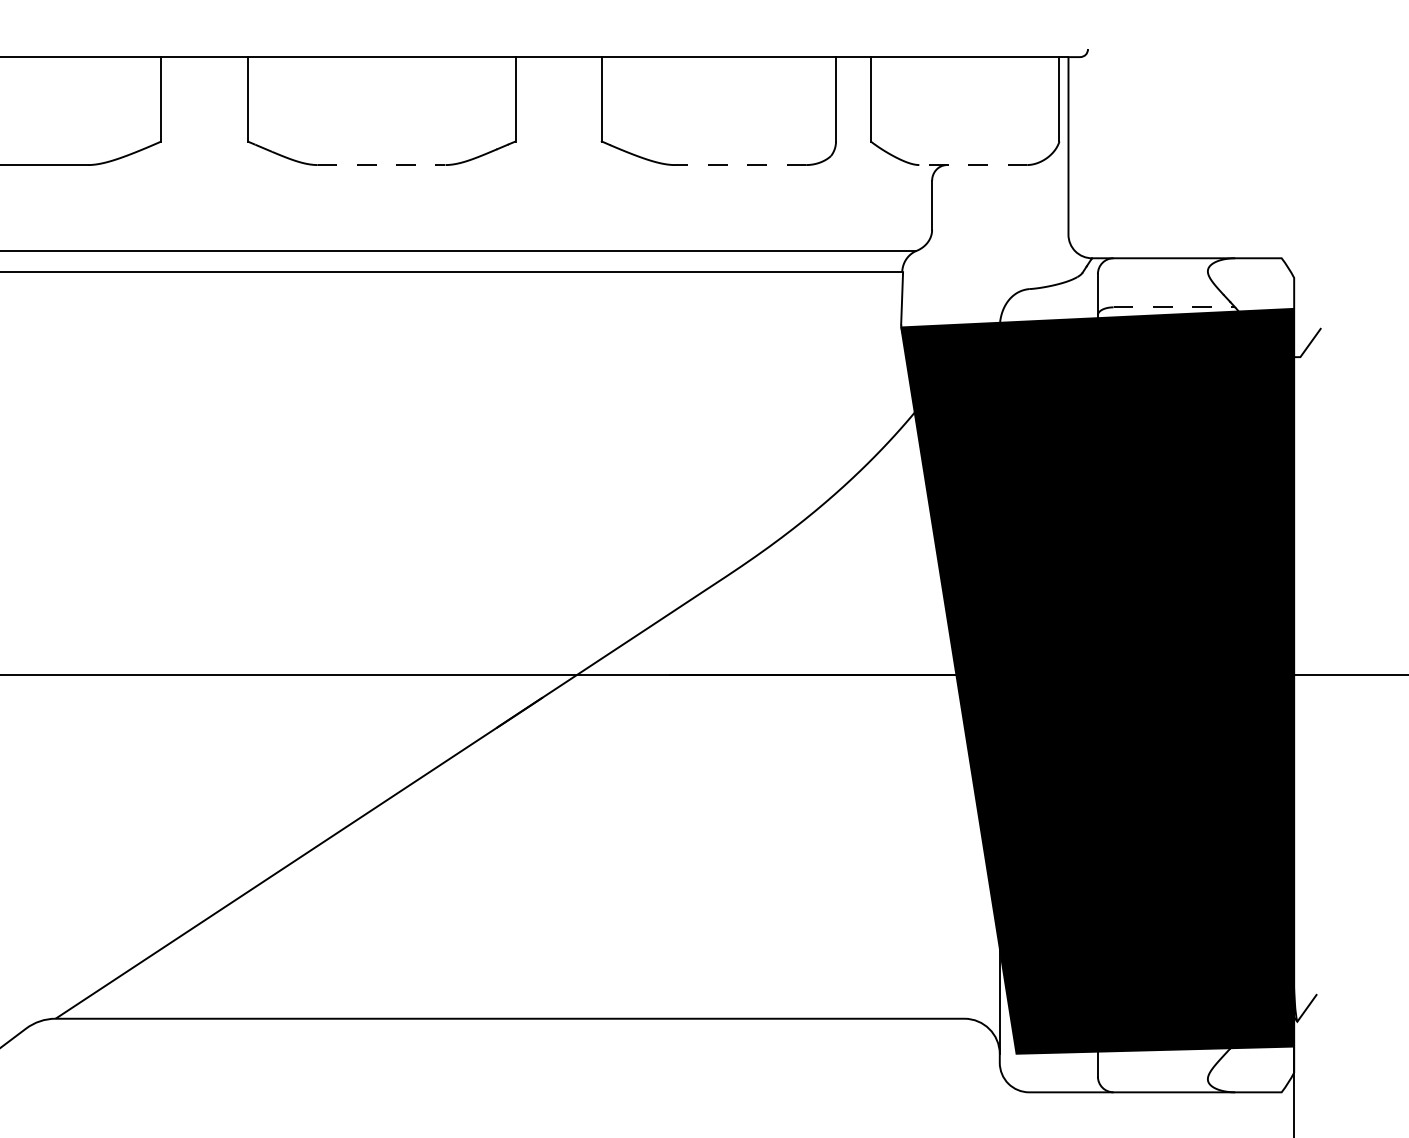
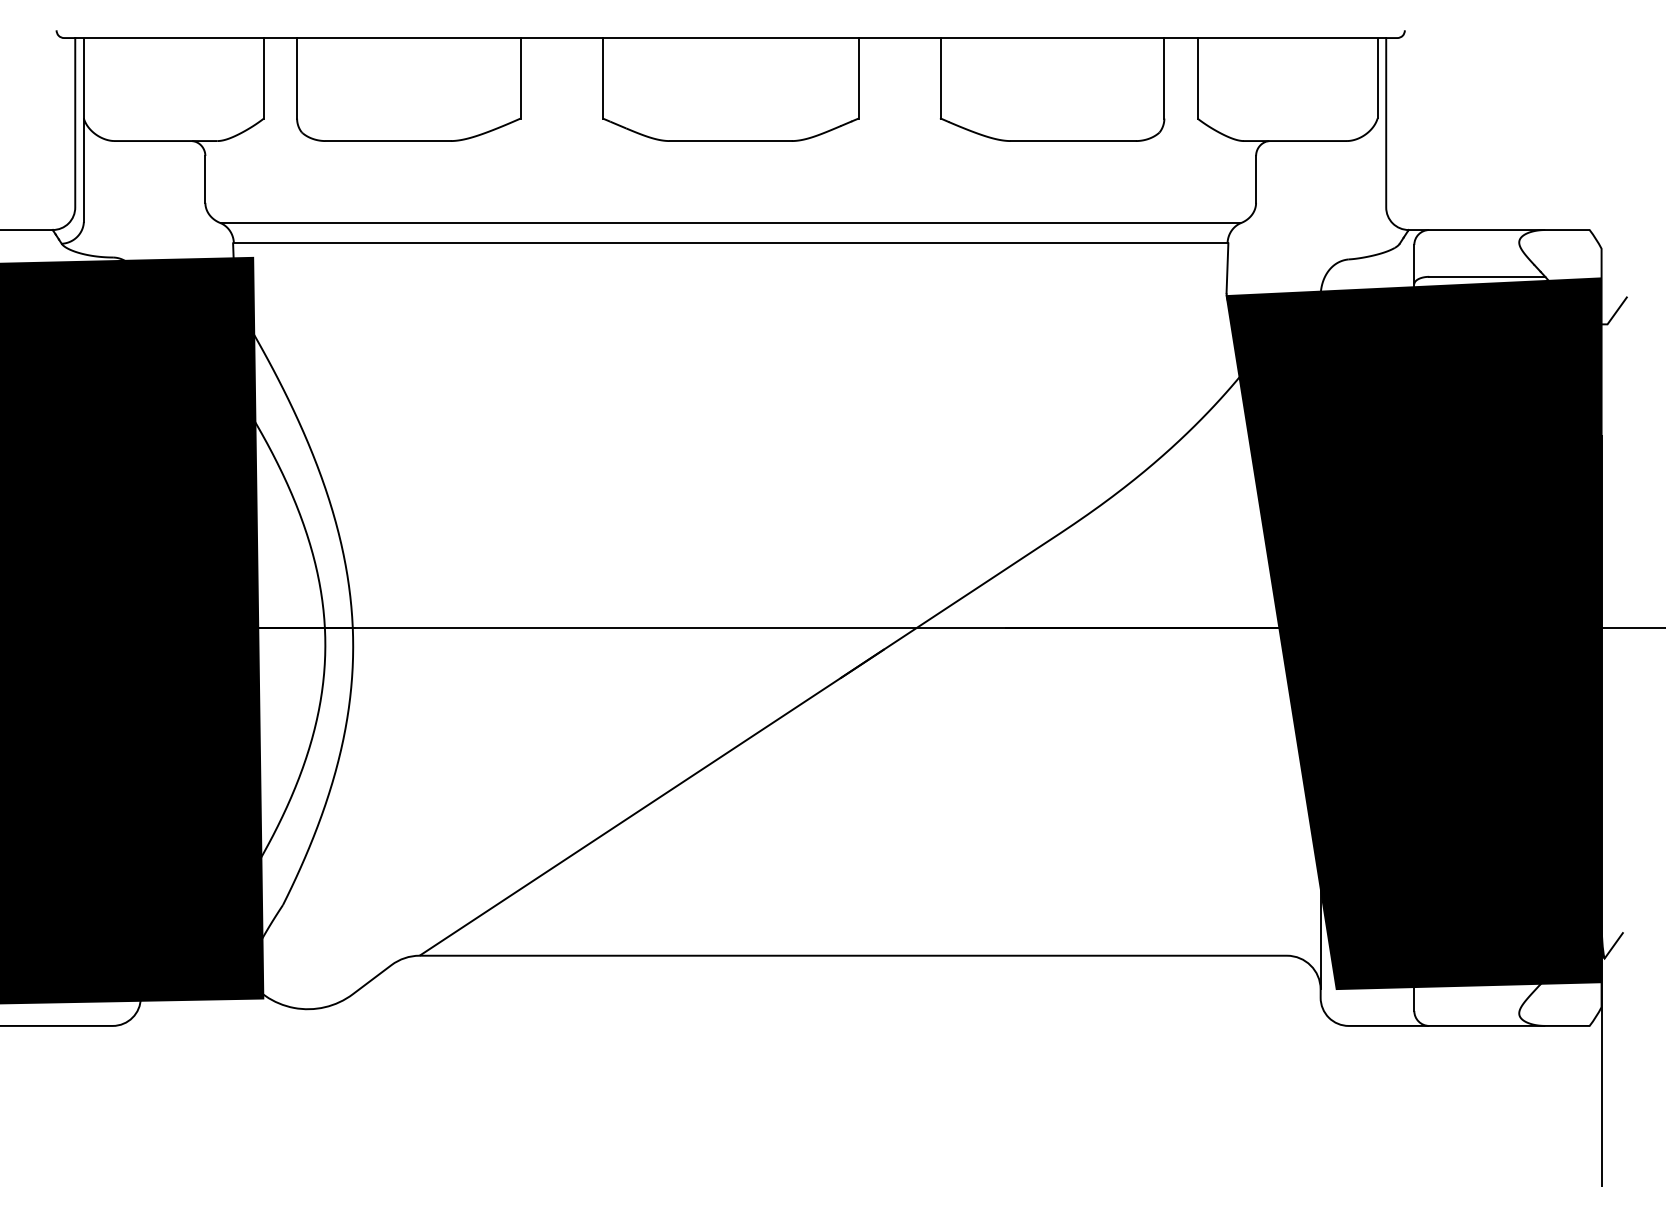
line: (381, 165) -> (730, 141), dashed -> solid
line: (740, 165) -> (1073, 141), dashed -> solid
line: (972, 165) -> (1294, 141), dashed -> solid
line: (1174, 306) -> (1487, 276), dashed -> solid

